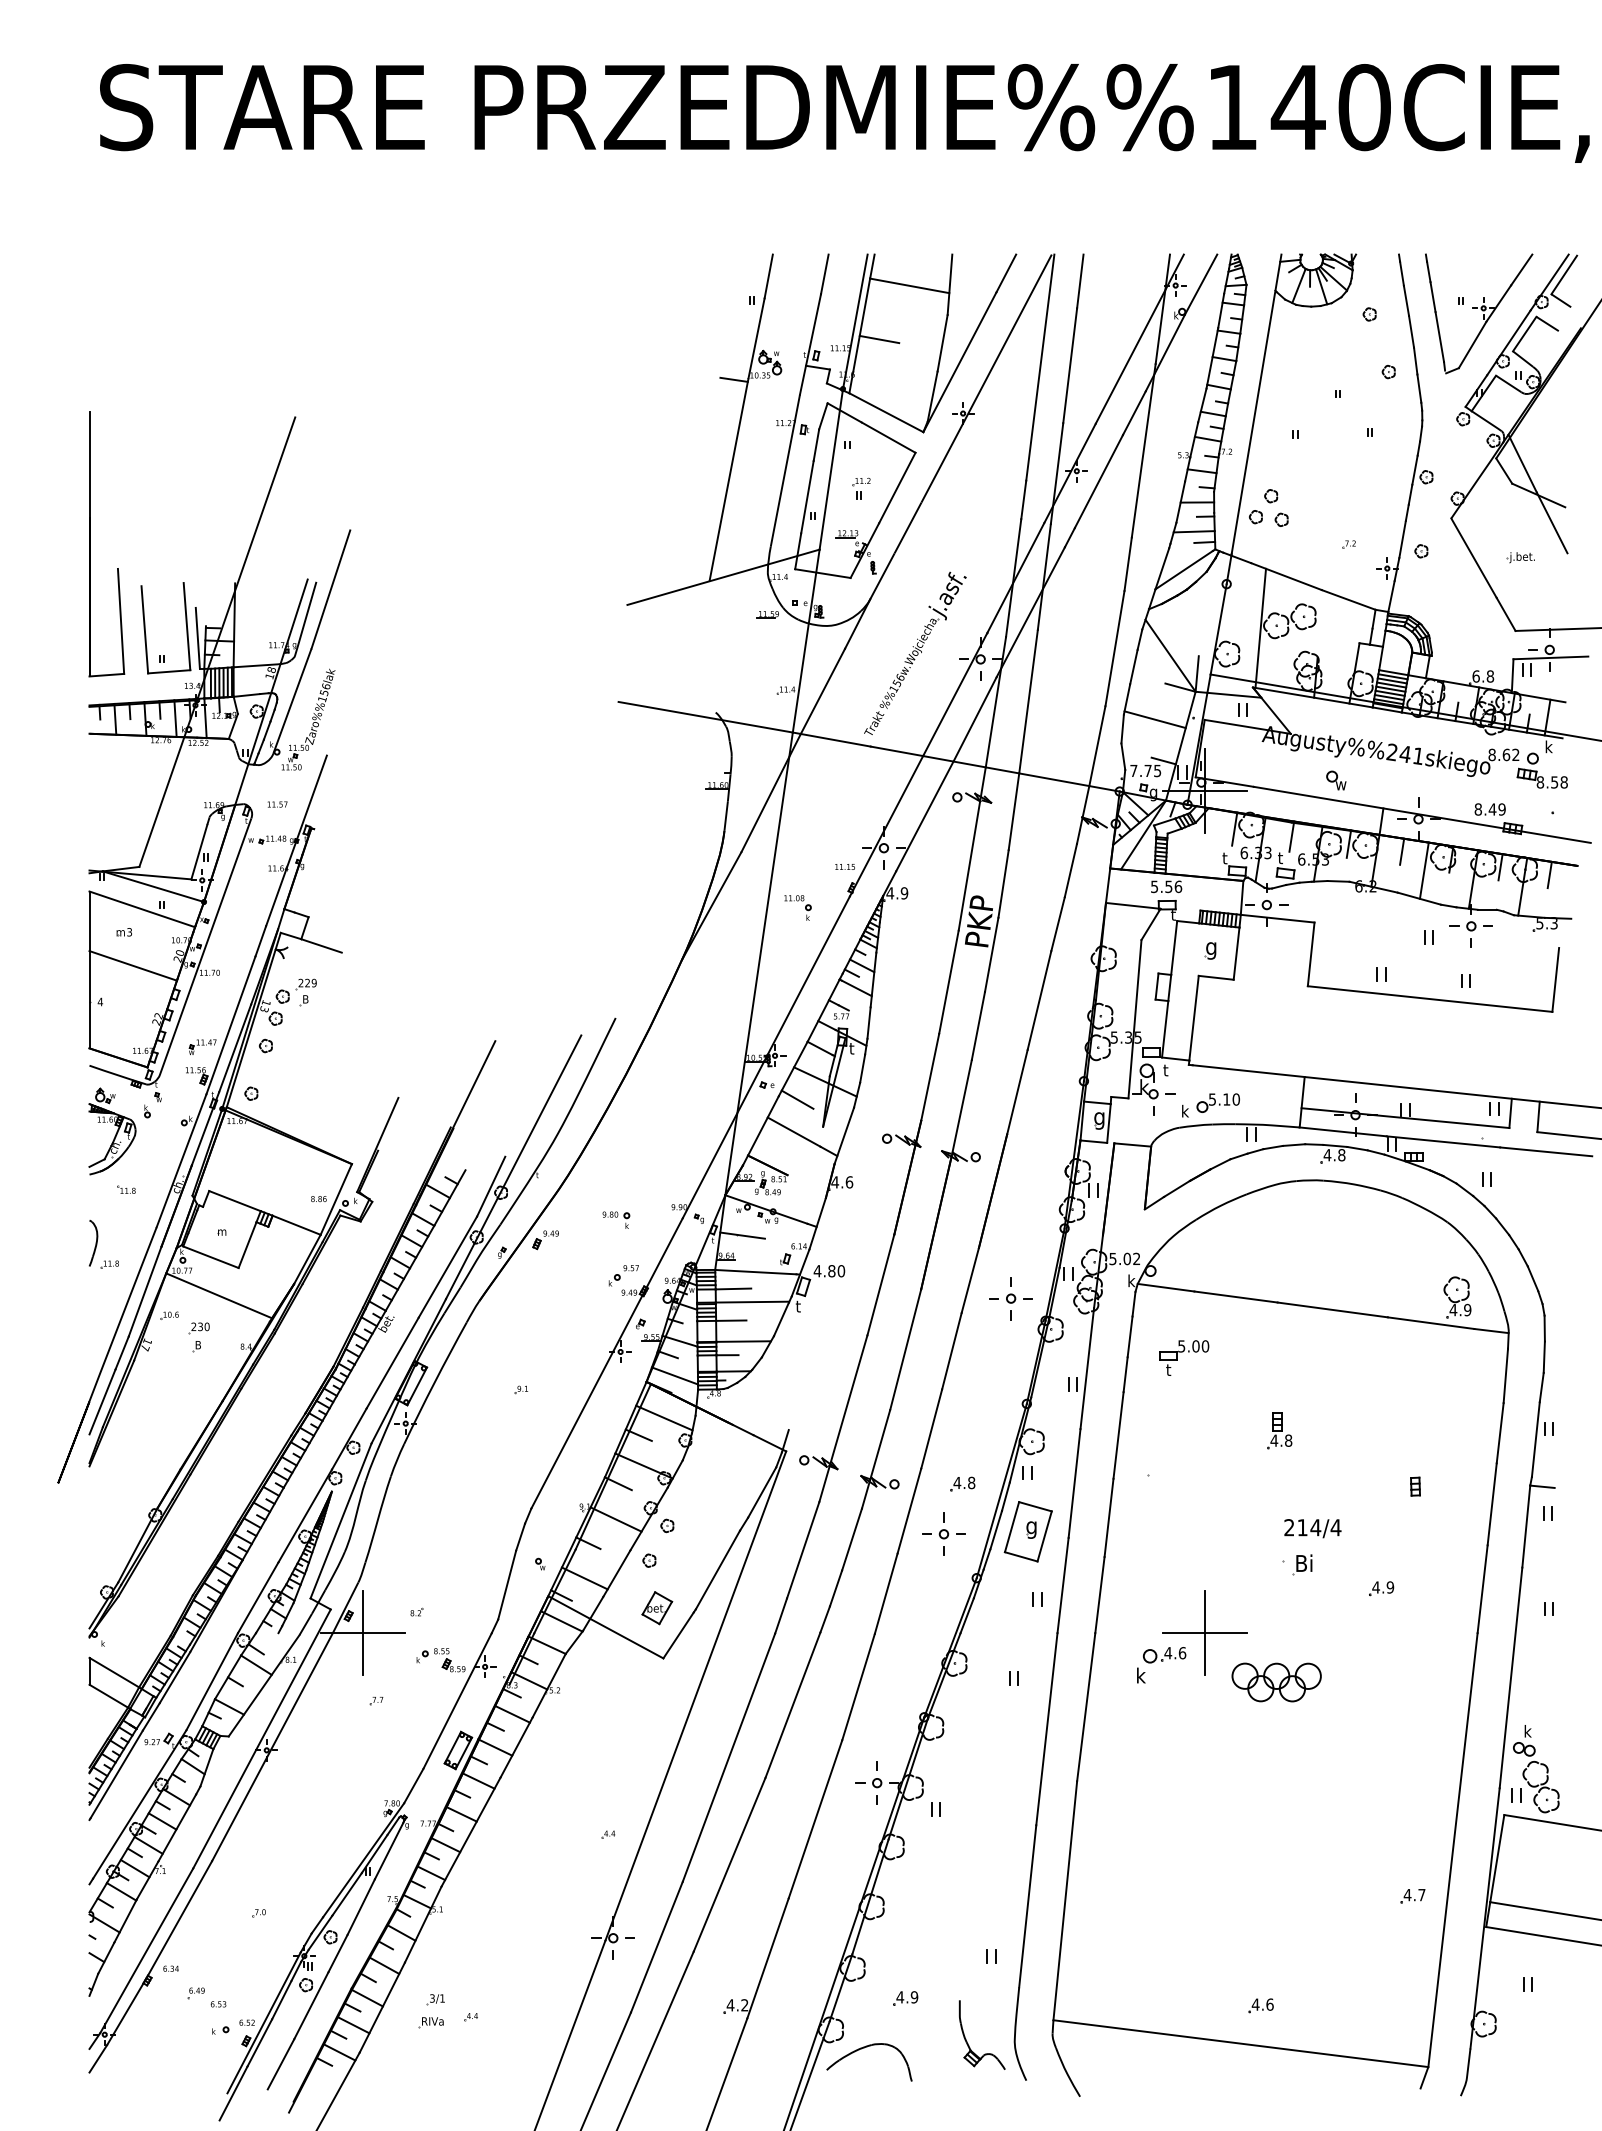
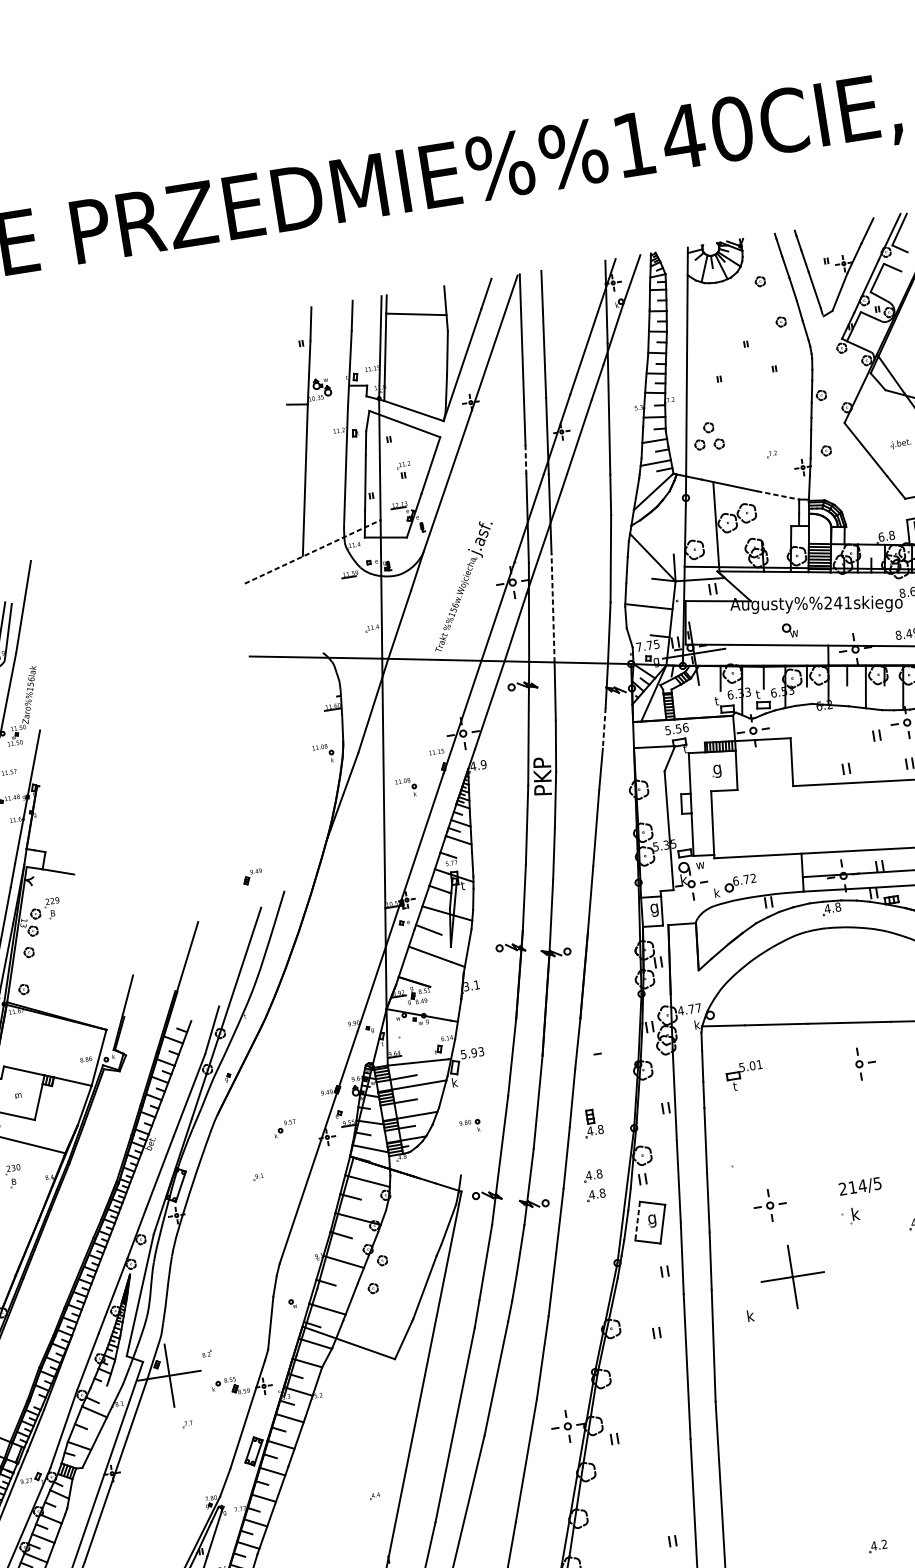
line: (879, 339) -> (400, 357), removed
line: (1023, 500) -> (525, 459), solid -> dashed
line: (723, 577) -> (312, 552), solid -> dashed
line: (1348, 599) -> (777, 495), solid -> dashed
line: (1028, 701) -> (553, 608), solid -> dashed
part: (695, 845) -> (323, 753), added
line: (1070, 871) -> (604, 729), solid -> dashed
text: (1168, 1070) -> (699, 864), t -> w
text: (1224, 1099) -> (744, 879), 5.10 -> 6.72
text: (842, 1182) -> (471, 985), 4.6 -> 3.1
part: (616, 1219) -> (470, 1125), moved
line: (742, 1235) -> (403, 1036), removed
part: (545, 1240) -> (252, 877), moved
text: (1124, 1258) -> (689, 1009), 5.02 -> 4.77
text: (829, 1271) -> (472, 1053), 4.80 -> 5.93
part: (623, 1275) -> (284, 1128), moved
part: (1019, 1298) -> (865, 1063), moved
text: (799, 1306) -> (454, 1082), t -> k
text: (1205, 1346) -> (759, 1064), 5.00 -> 5.01
part: (1279, 1430) -> (592, 1123), moved
part: (962, 1457) -> (592, 1175), added
line: (1011, 1527) -> (637, 1221), solid -> dashed
text: (1335, 1527) -> (877, 1183), 214/4 -> 214/5
part: (943, 1533) -> (769, 1205), moved
text: (1304, 1562) -> (858, 1213), Bi -> k
part: (657, 1608) -> (384, 1322), removed
part: (1164, 1655) -> (765, 1298), removed
part: (1276, 1682) -> (851, 1305), removed
text: (1269, 2004) -> (884, 1544), 4.6 -> 4.2

